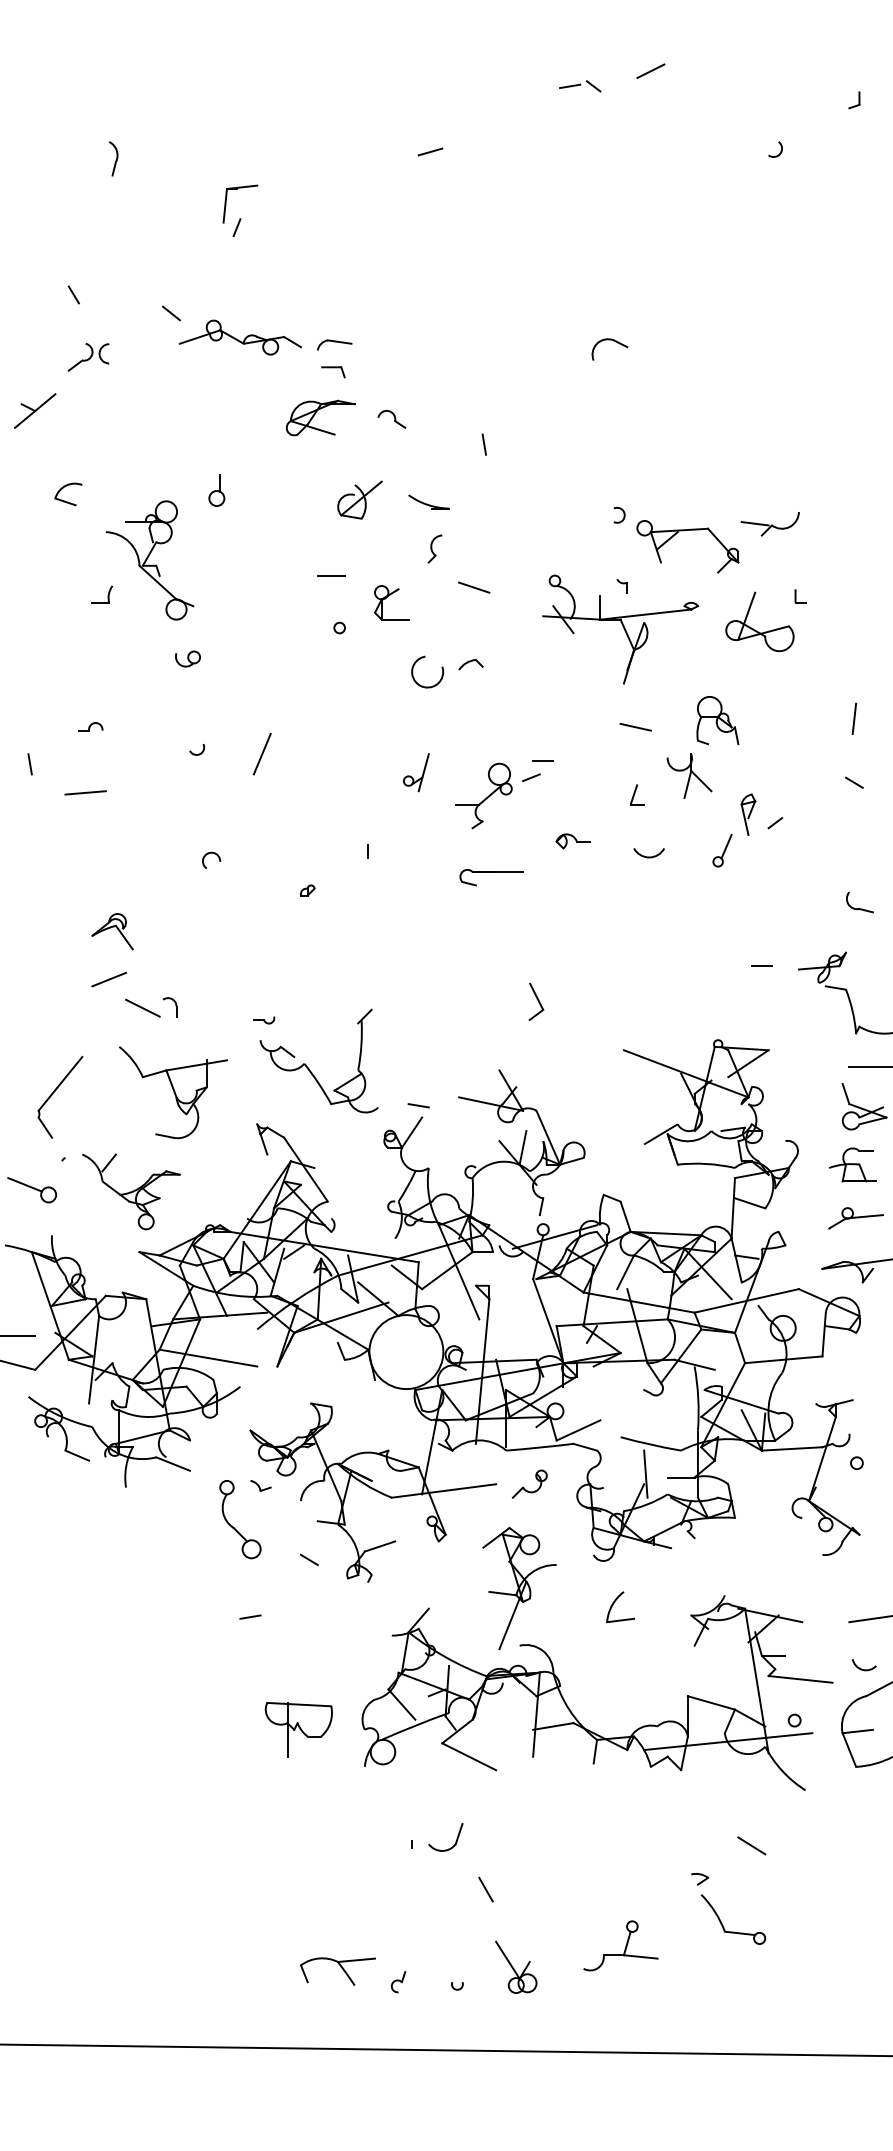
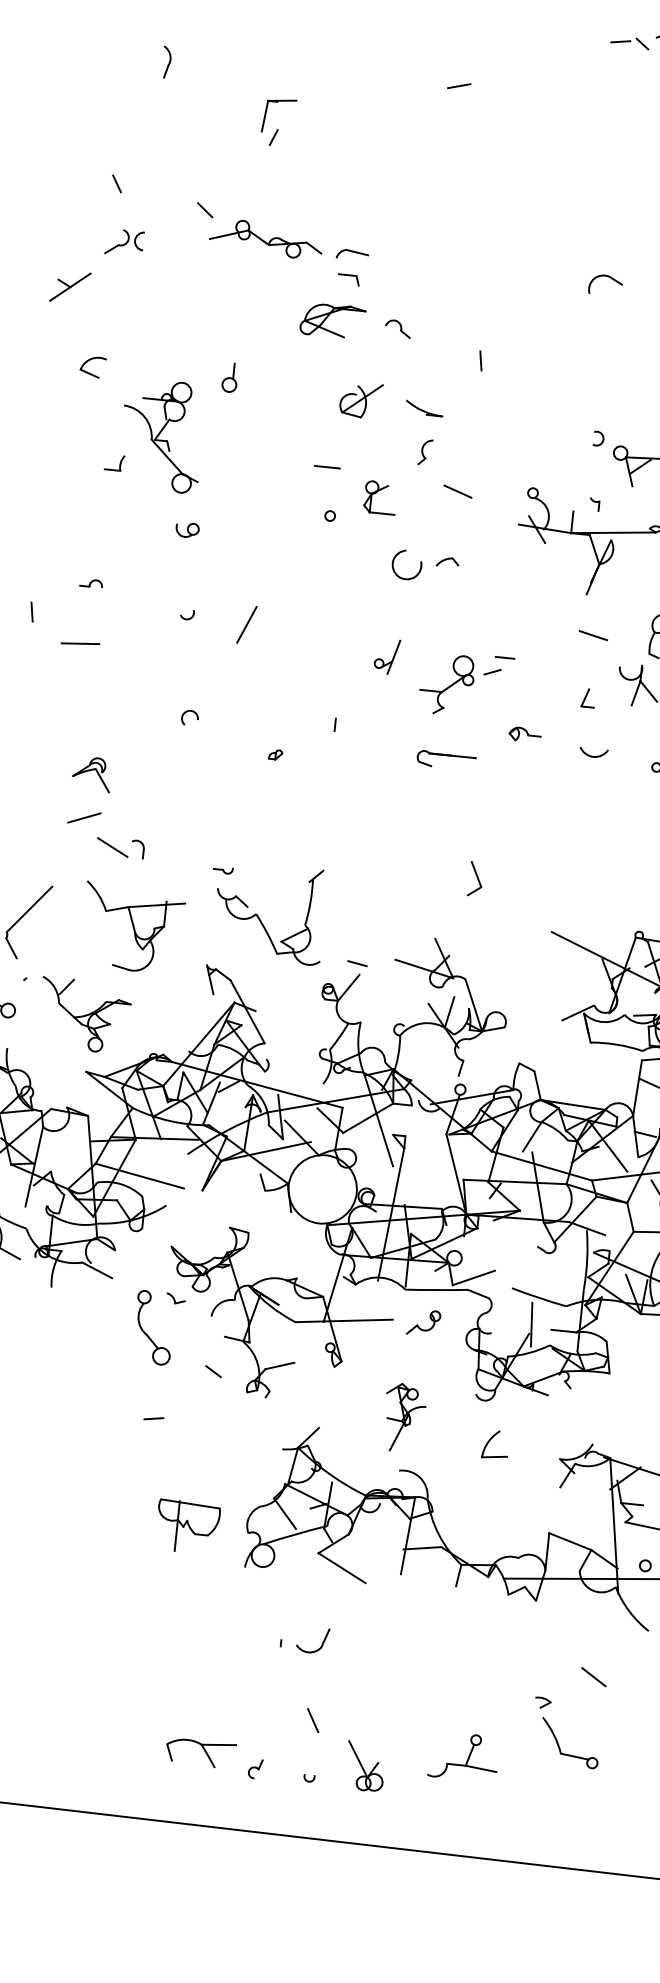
part: (580, 86) -> (630, 42), moved
part: (519, 1588) -> (404, 1417), size x0.6
line: (485, 1889) -> (312, 1720), moved

